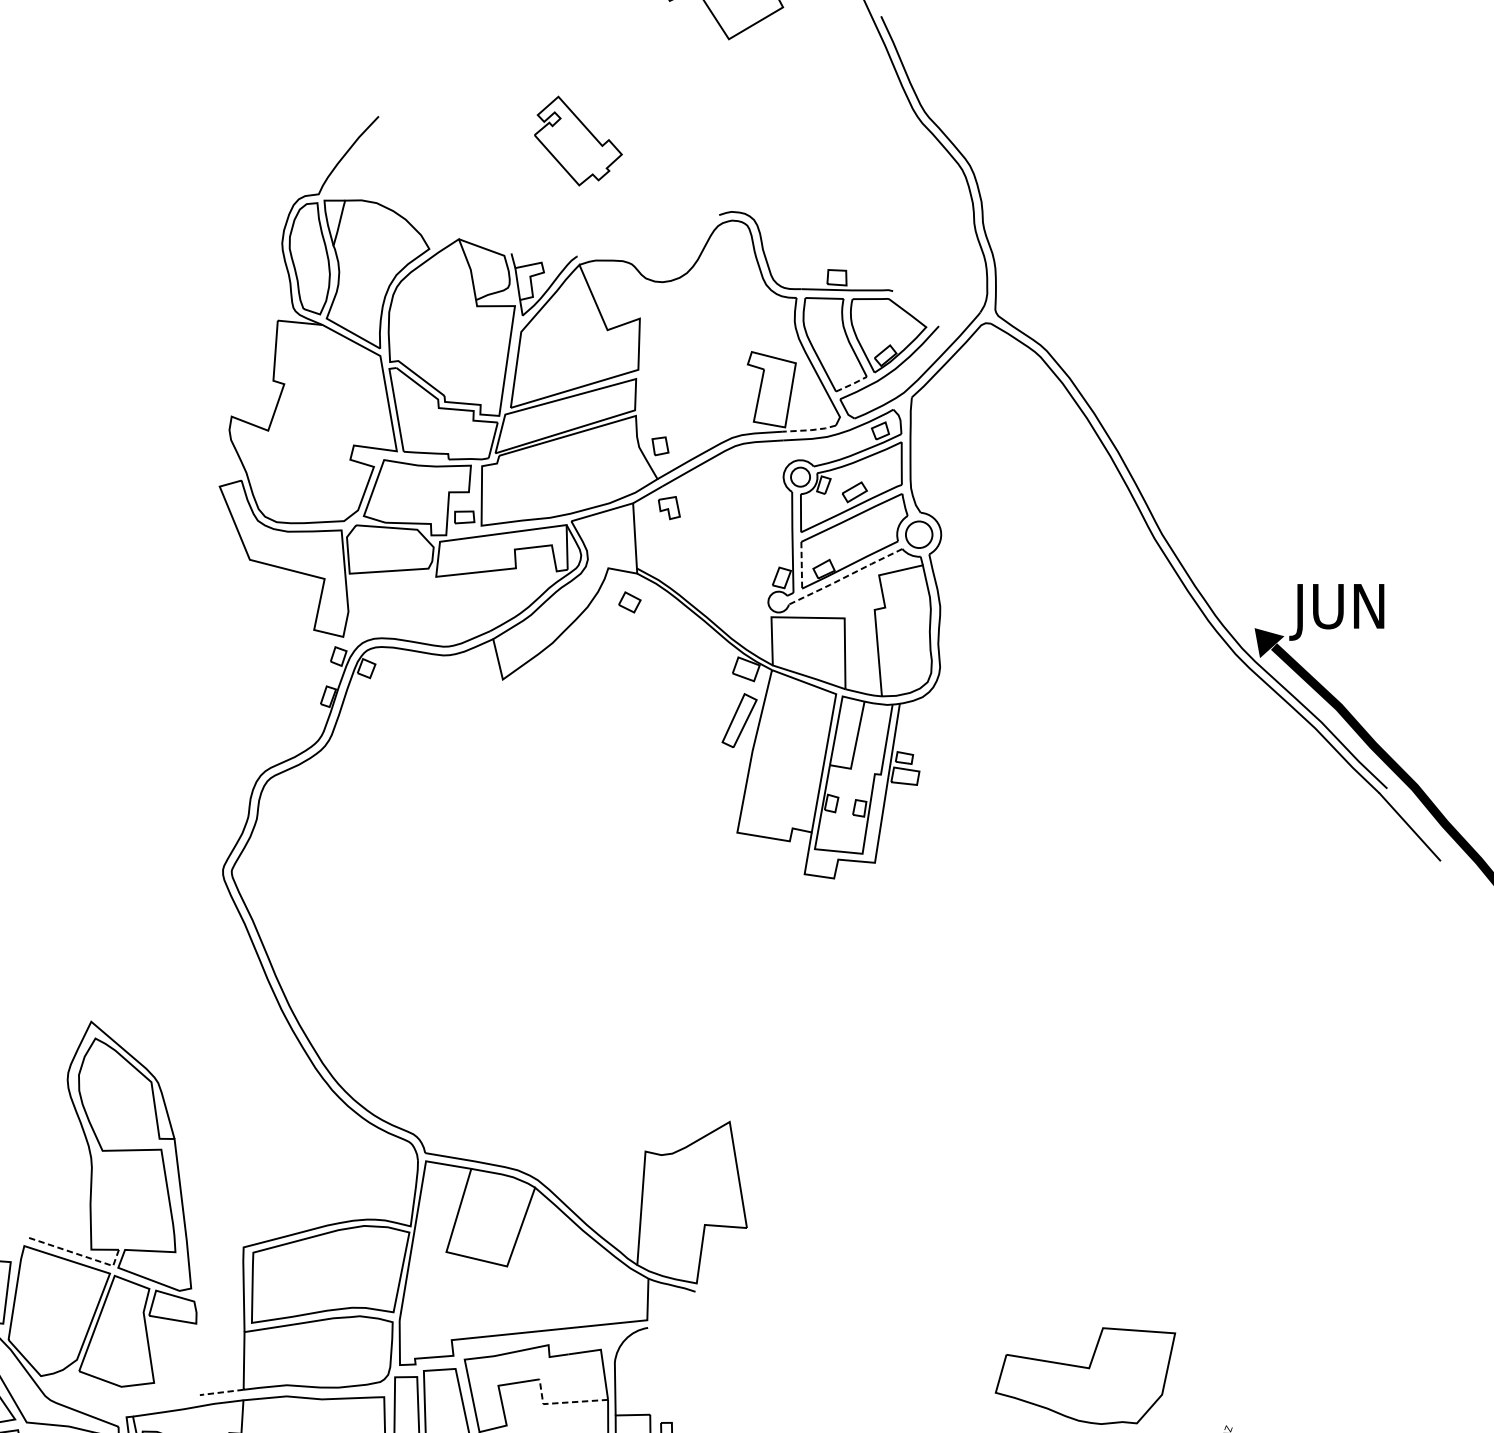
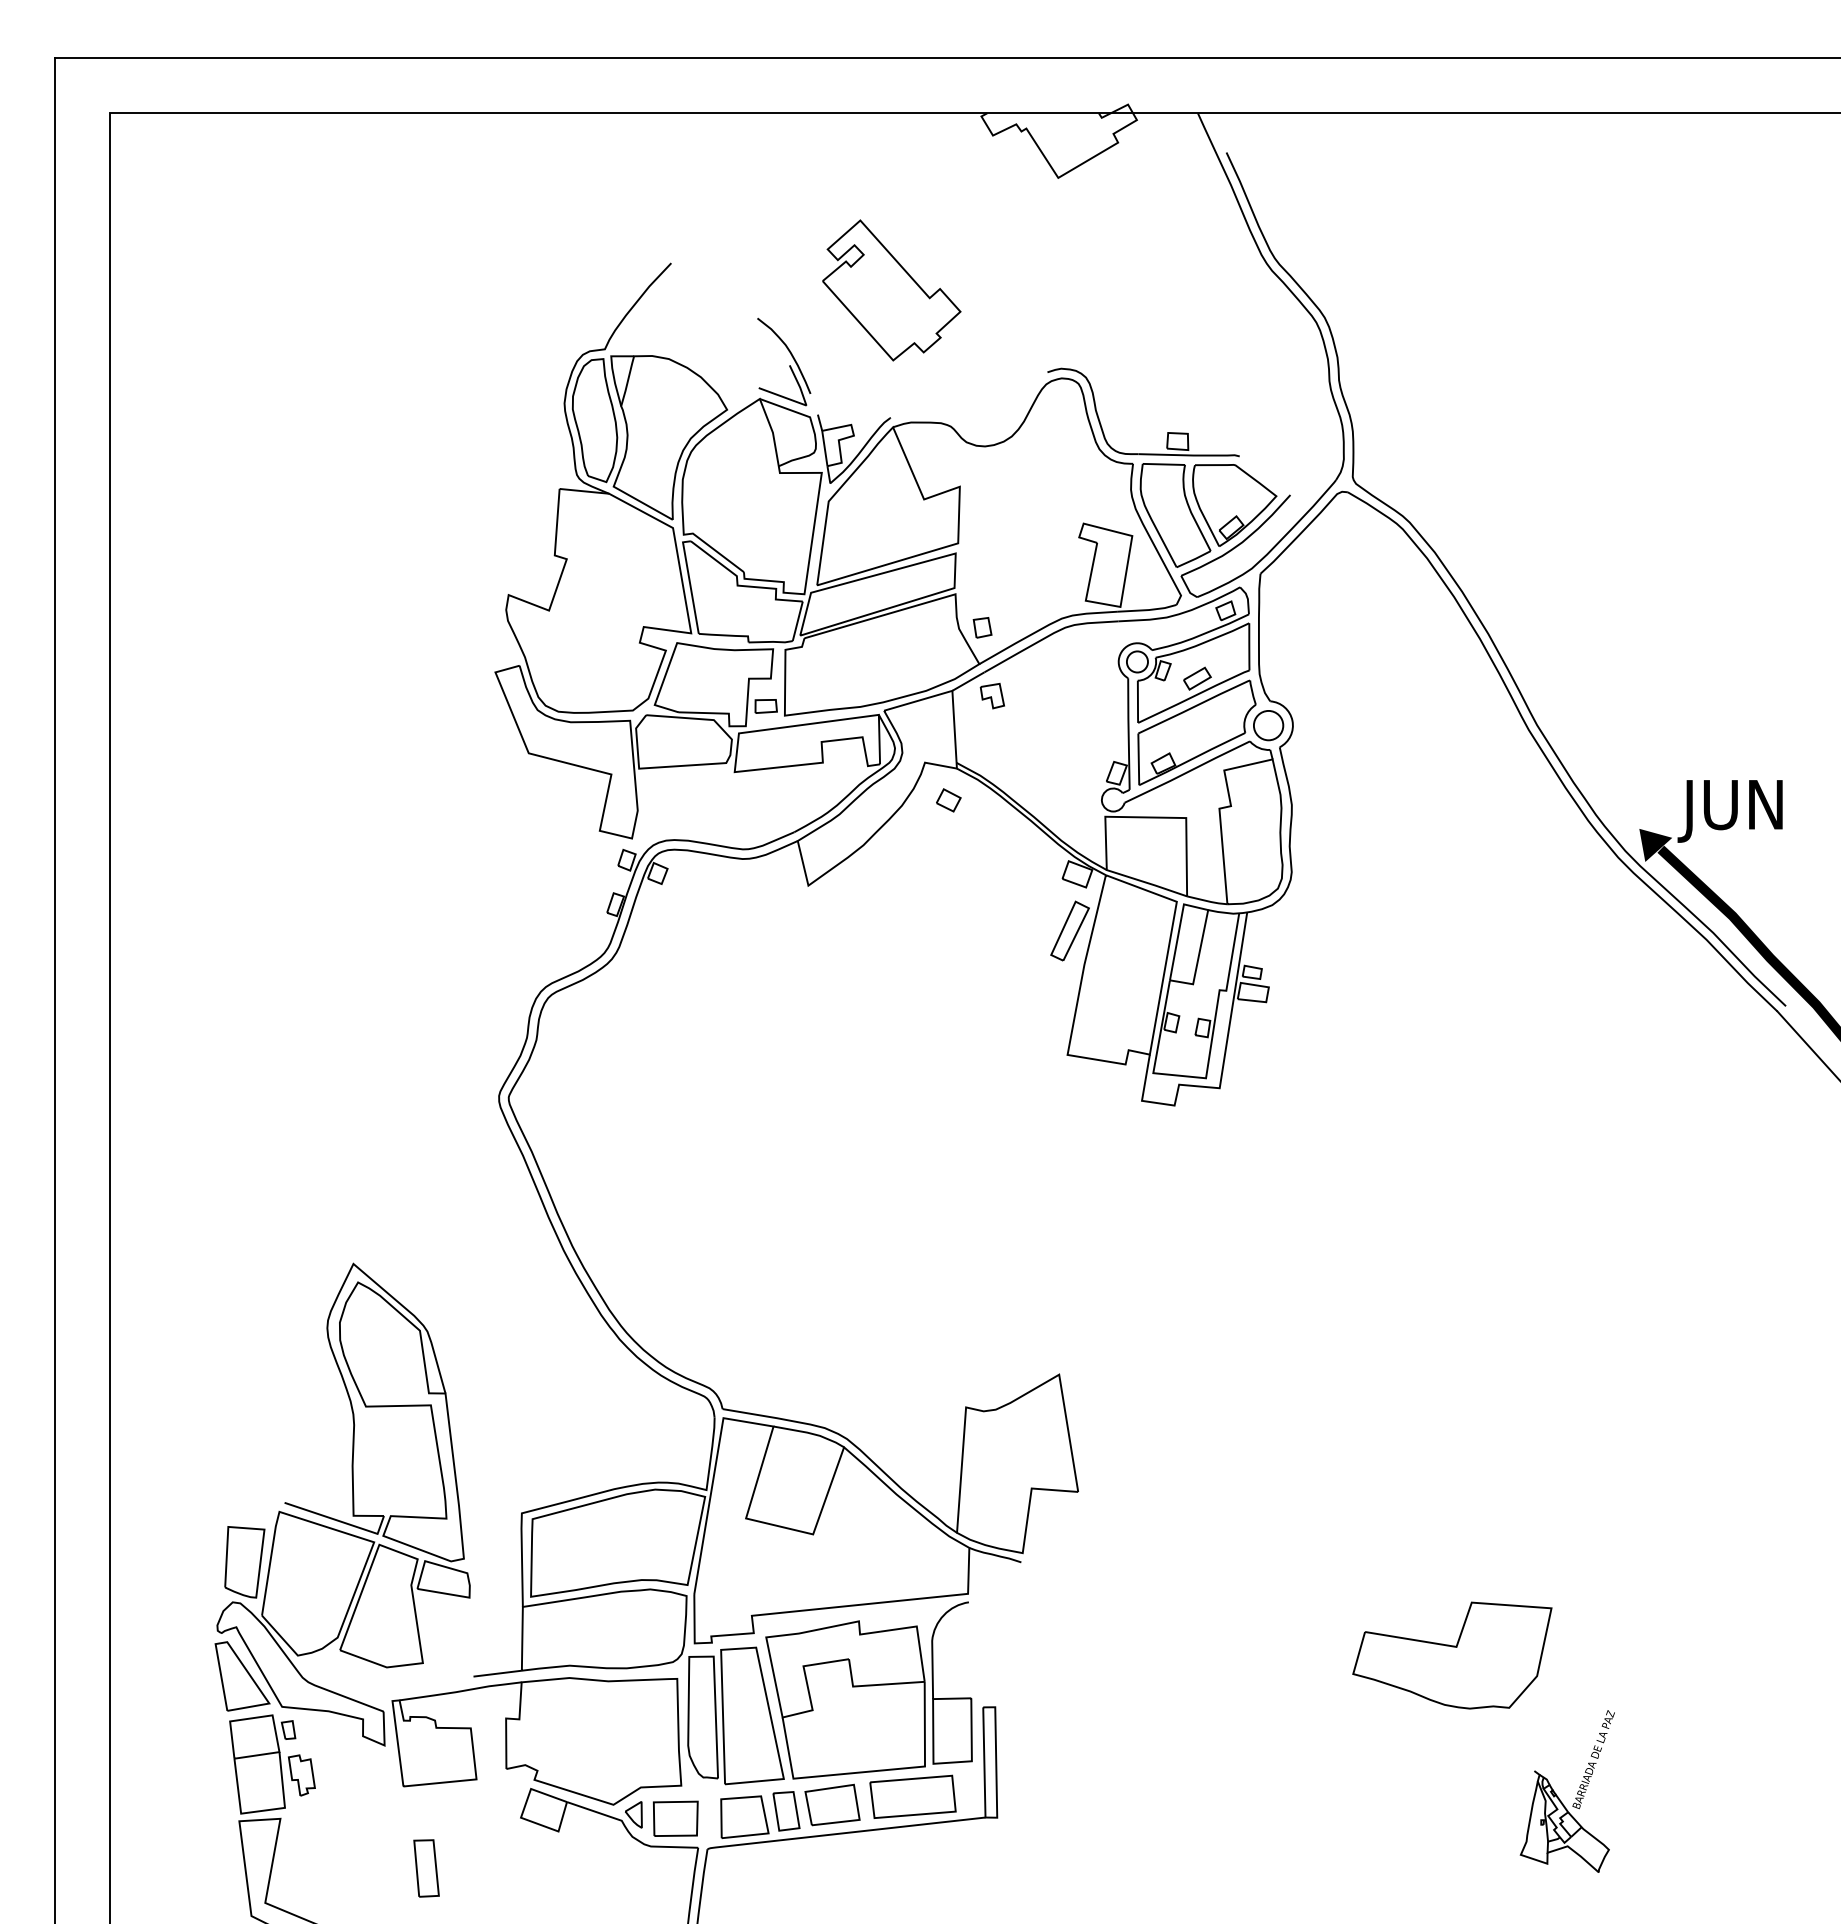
part: (578, 141) -> (891, 290), size x1.43
part: (485, 208) -> (789, 365), added
line: (852, 384) -> (1194, 559), dashed -> solid
line: (810, 430) -> (1148, 610), dashed -> solid
line: (801, 565) -> (1138, 759), dashed -> solid
line: (845, 577) -> (1187, 772), dashed -> solid
line: (79, 1254) -> (340, 1521), dashed -> solid
line: (221, 1392) -> (497, 1673), dashed -> solid
line: (561, 1403) -> (873, 1685), dashed -> solid

